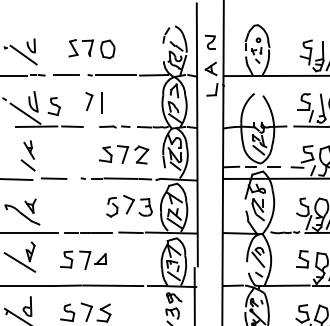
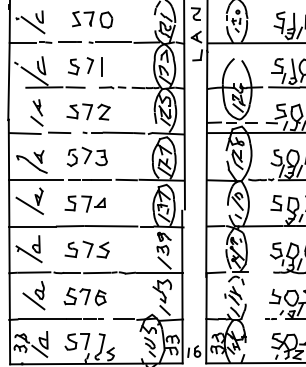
part: (54, 106) -> (73, 66), moved
part: (123, 154) -> (88, 111), moved
part: (128, 205) -> (86, 156), moved

